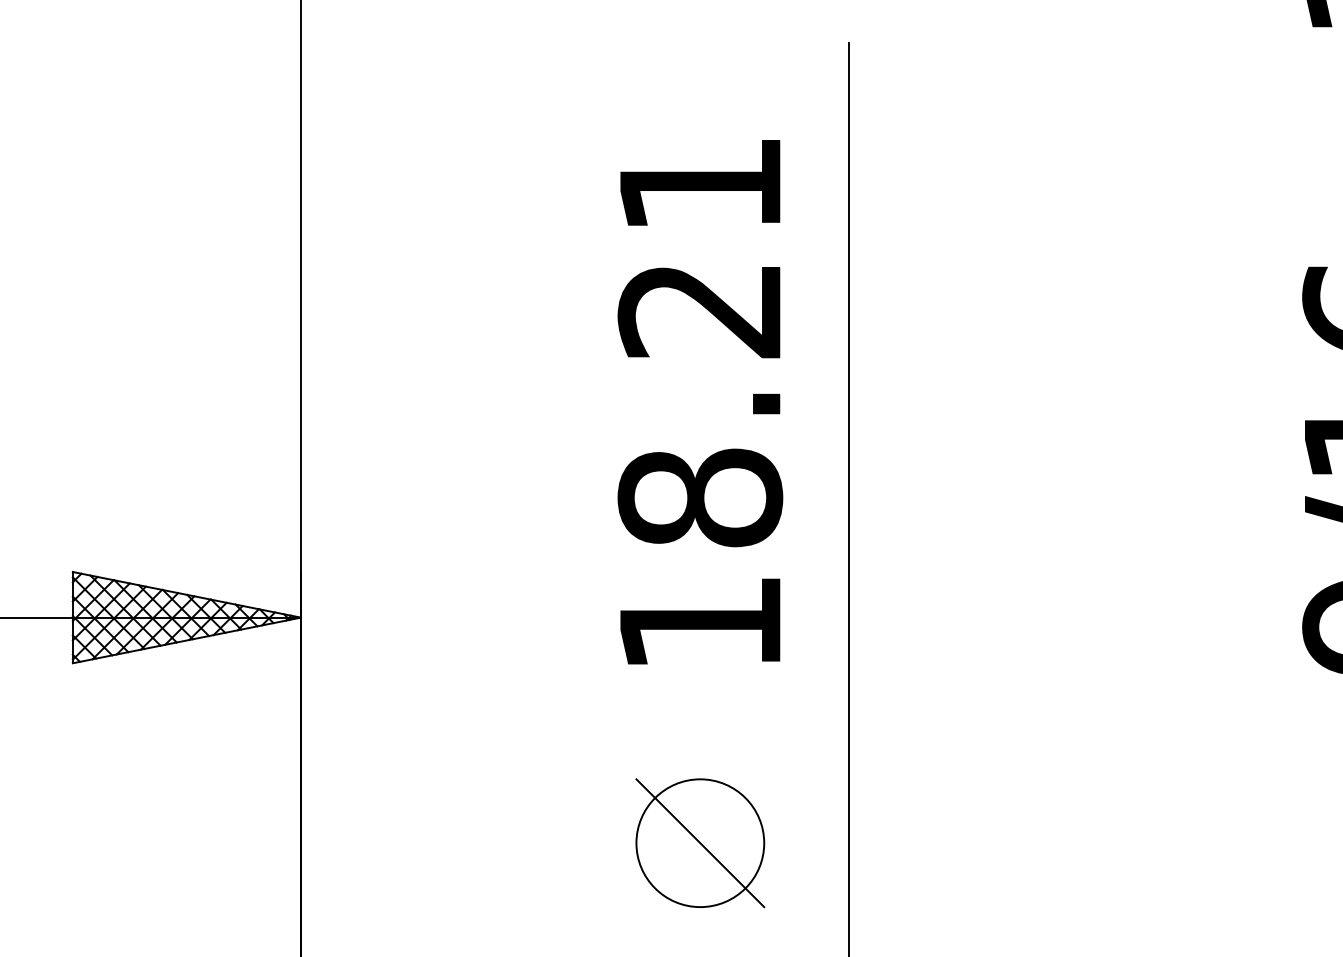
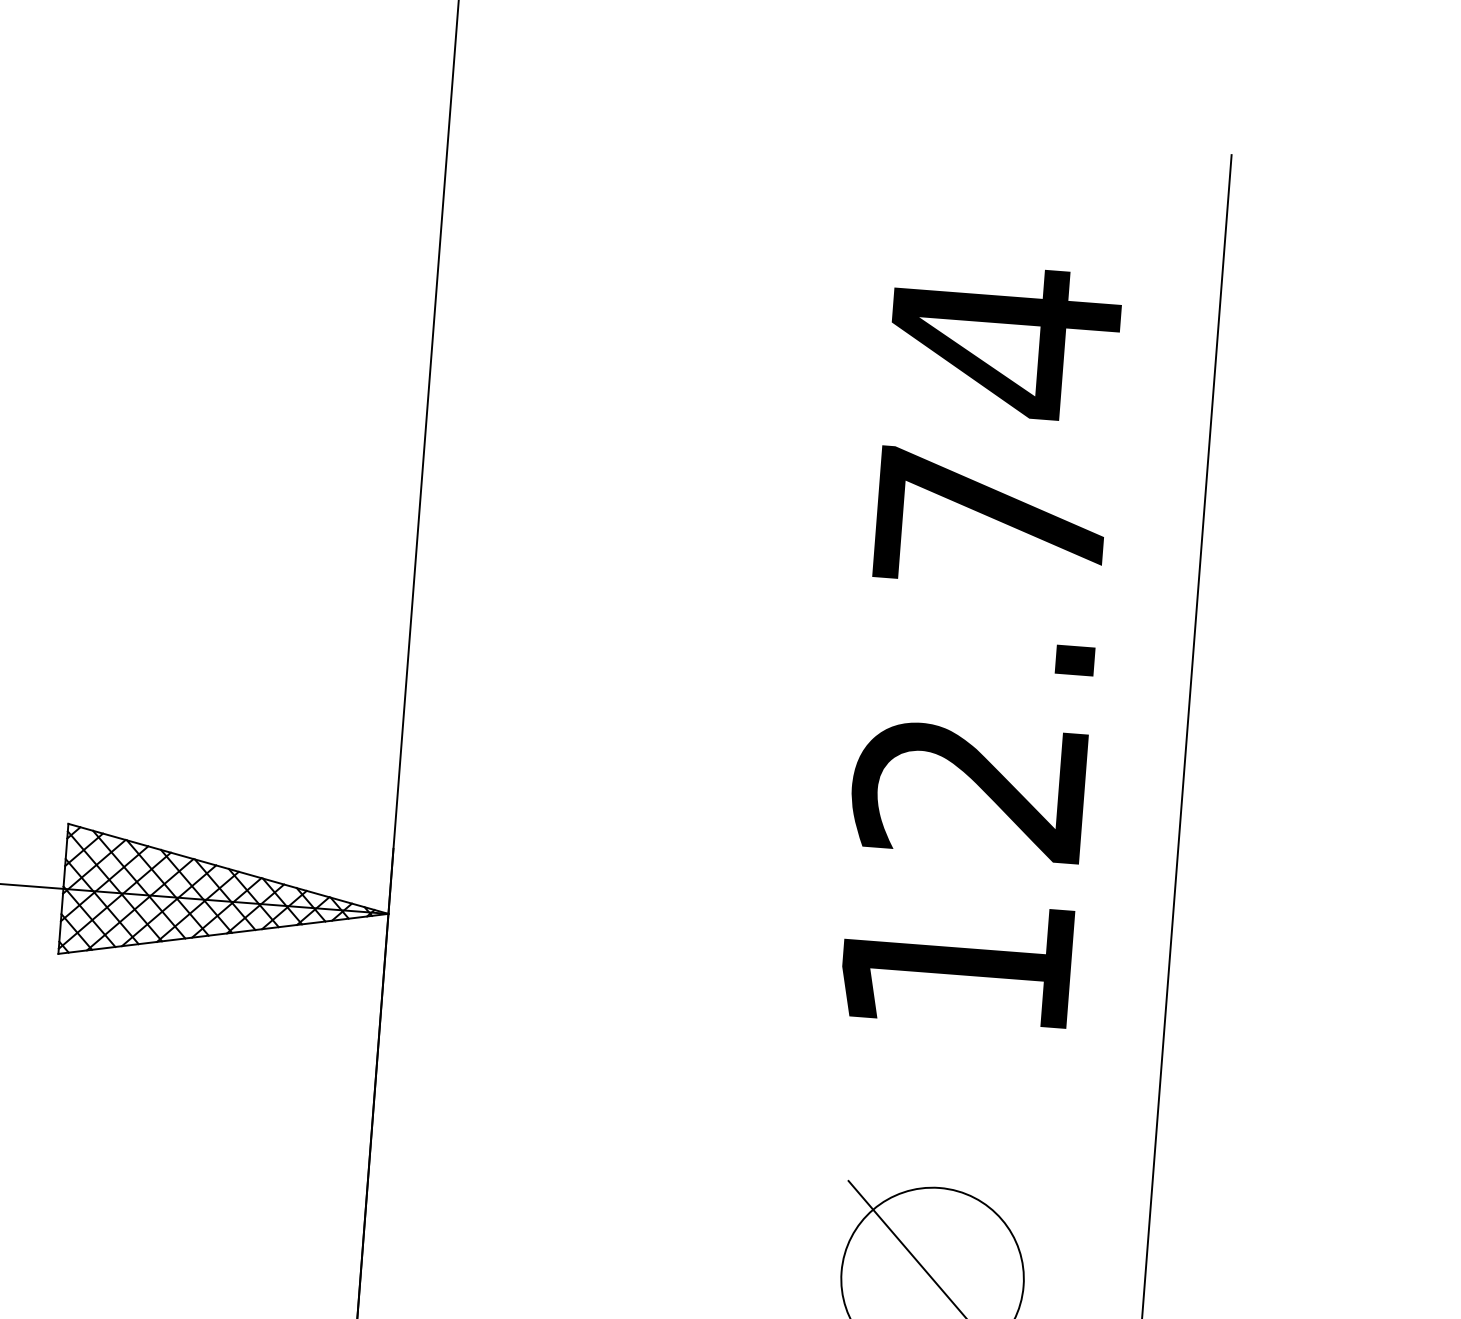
text: (700, 340) -> (987, 562), 18.21 -> 12.74

